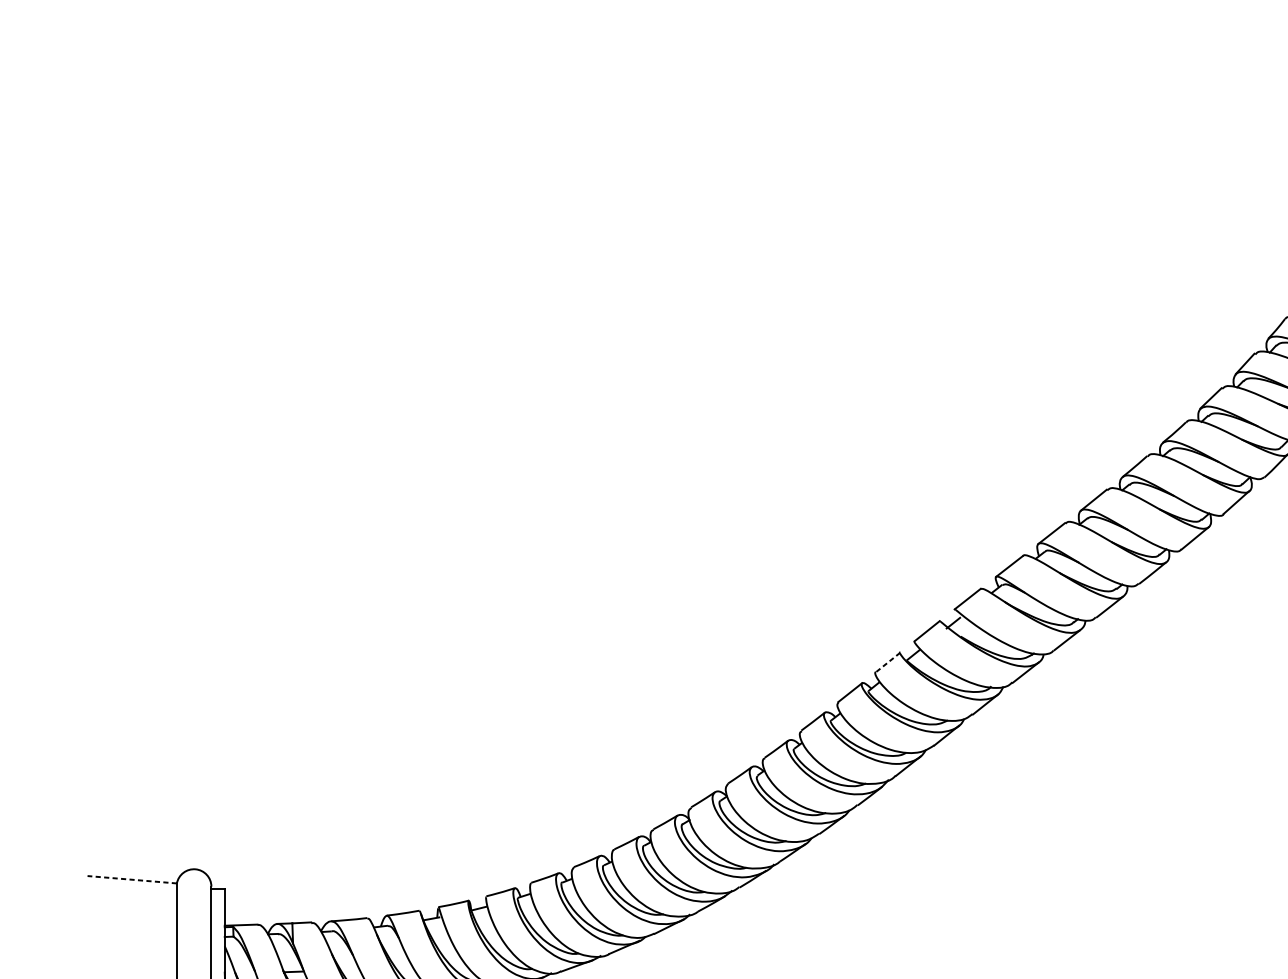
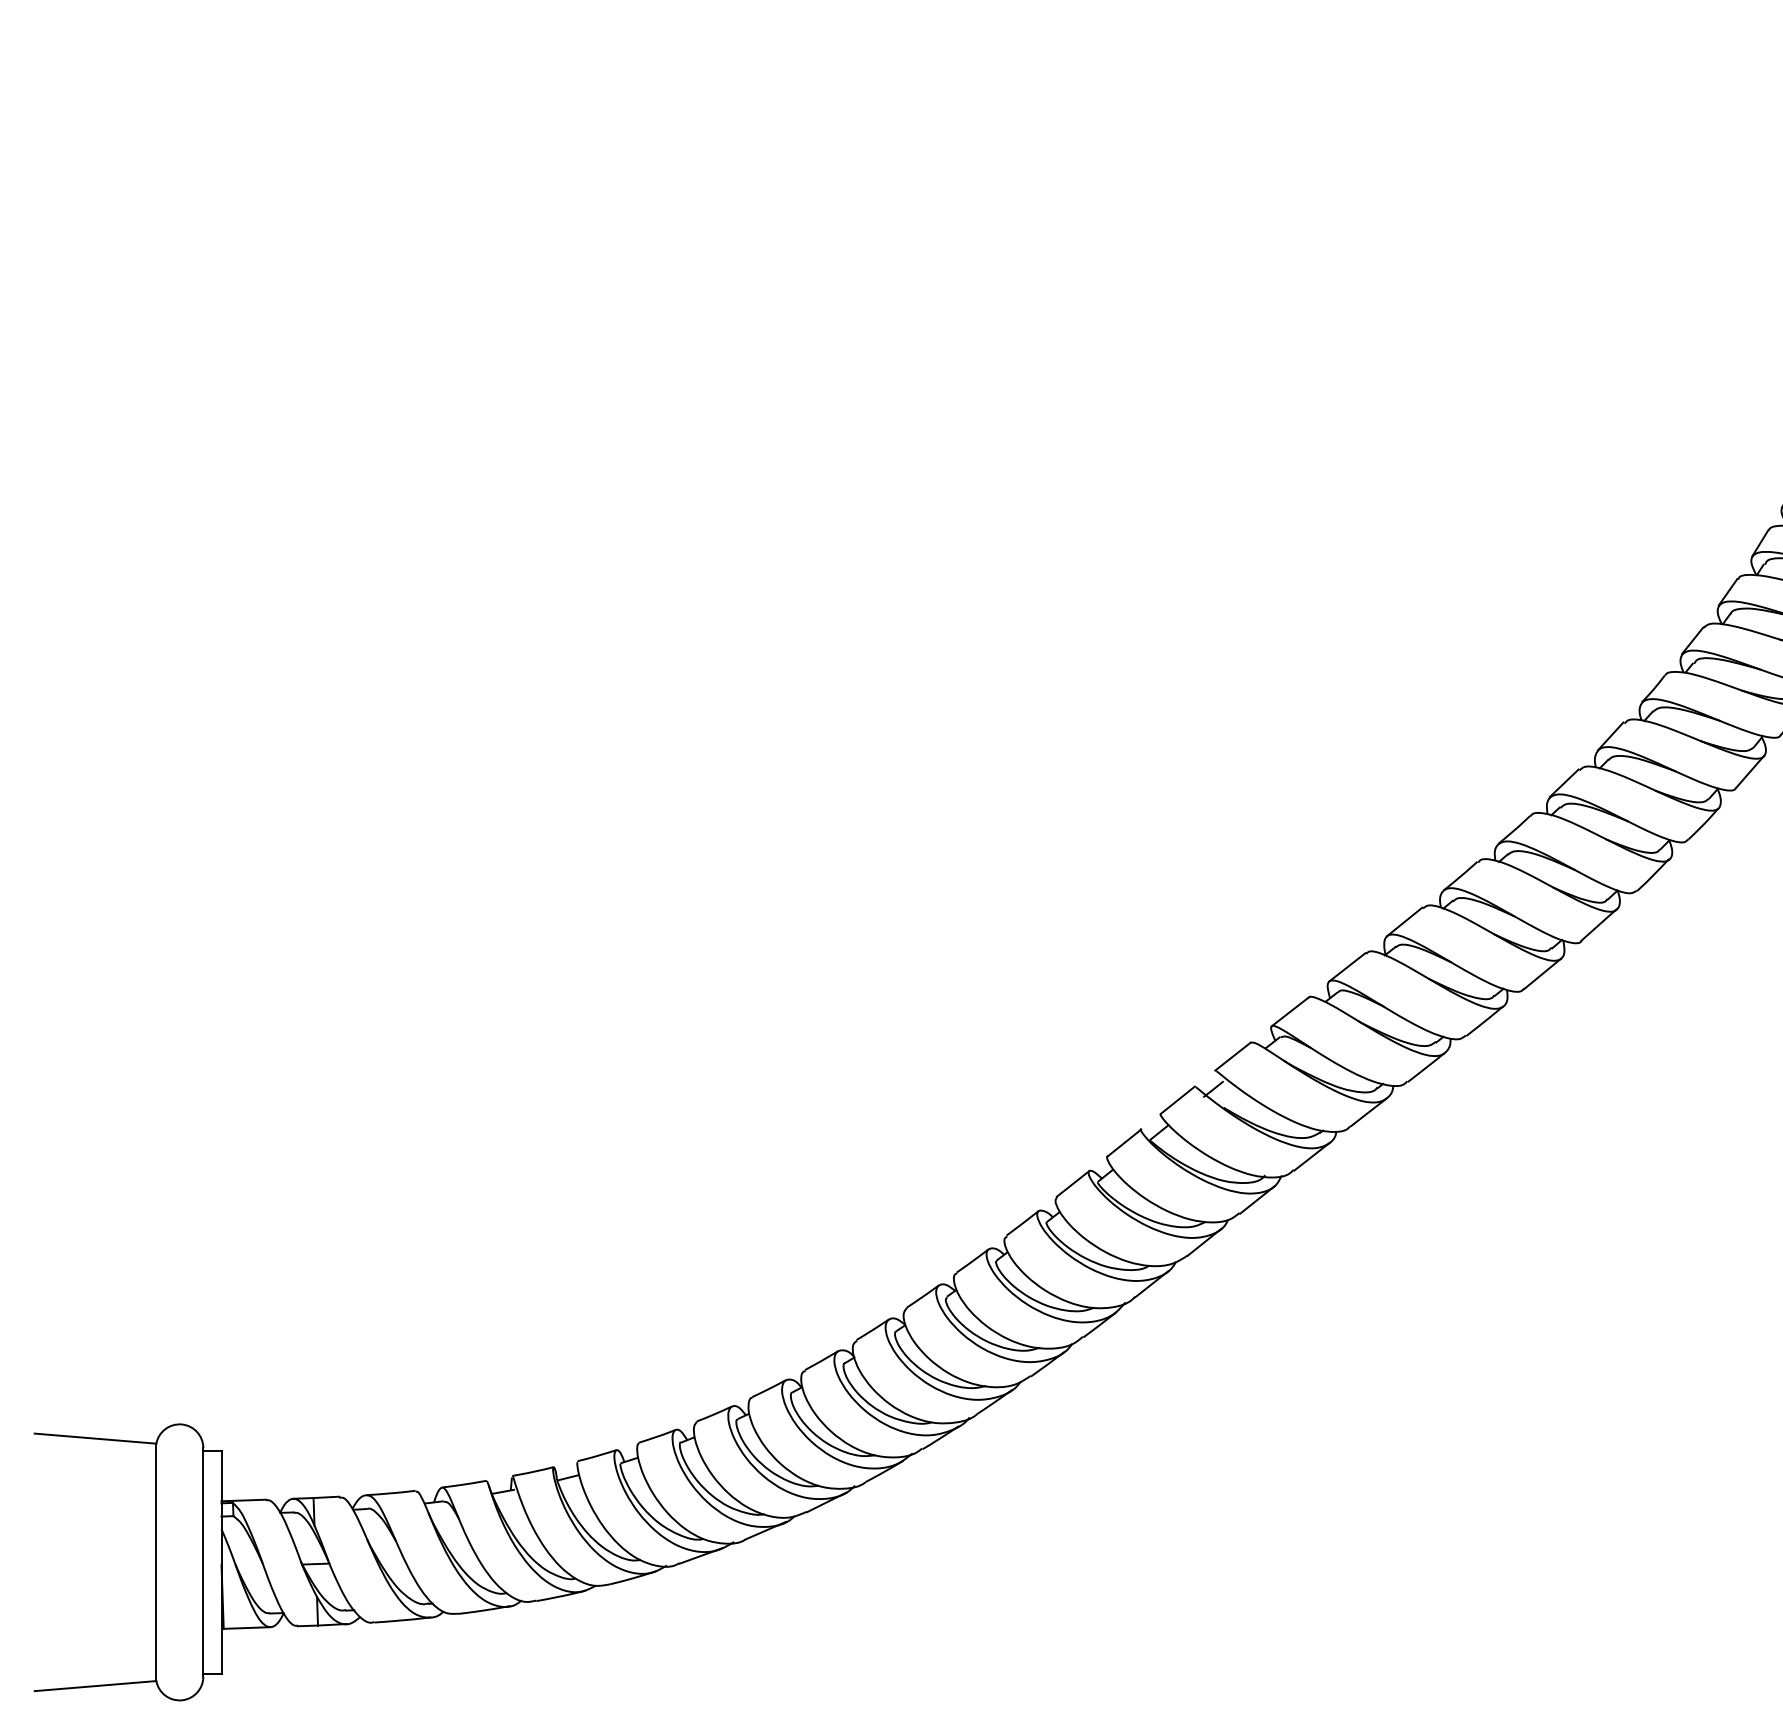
line: (888, 662) -> (1124, 1143), dashed -> solid
line: (132, 879) -> (95, 1438), dashed -> solid

